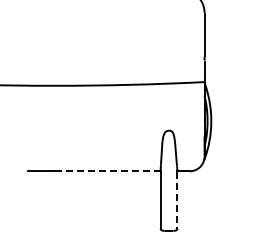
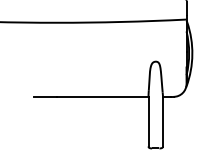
line: (107, 171) -> (102, 97), dashed -> solid
line: (177, 200) -> (163, 122), dashed -> solid

